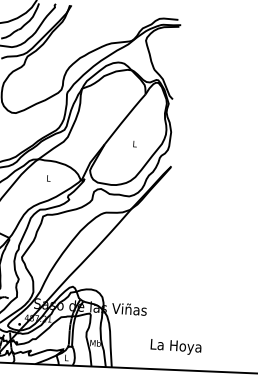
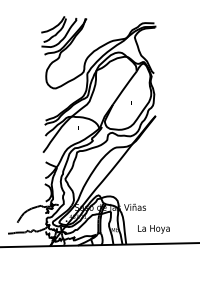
text: (175, 347) -> (153, 229), moved

